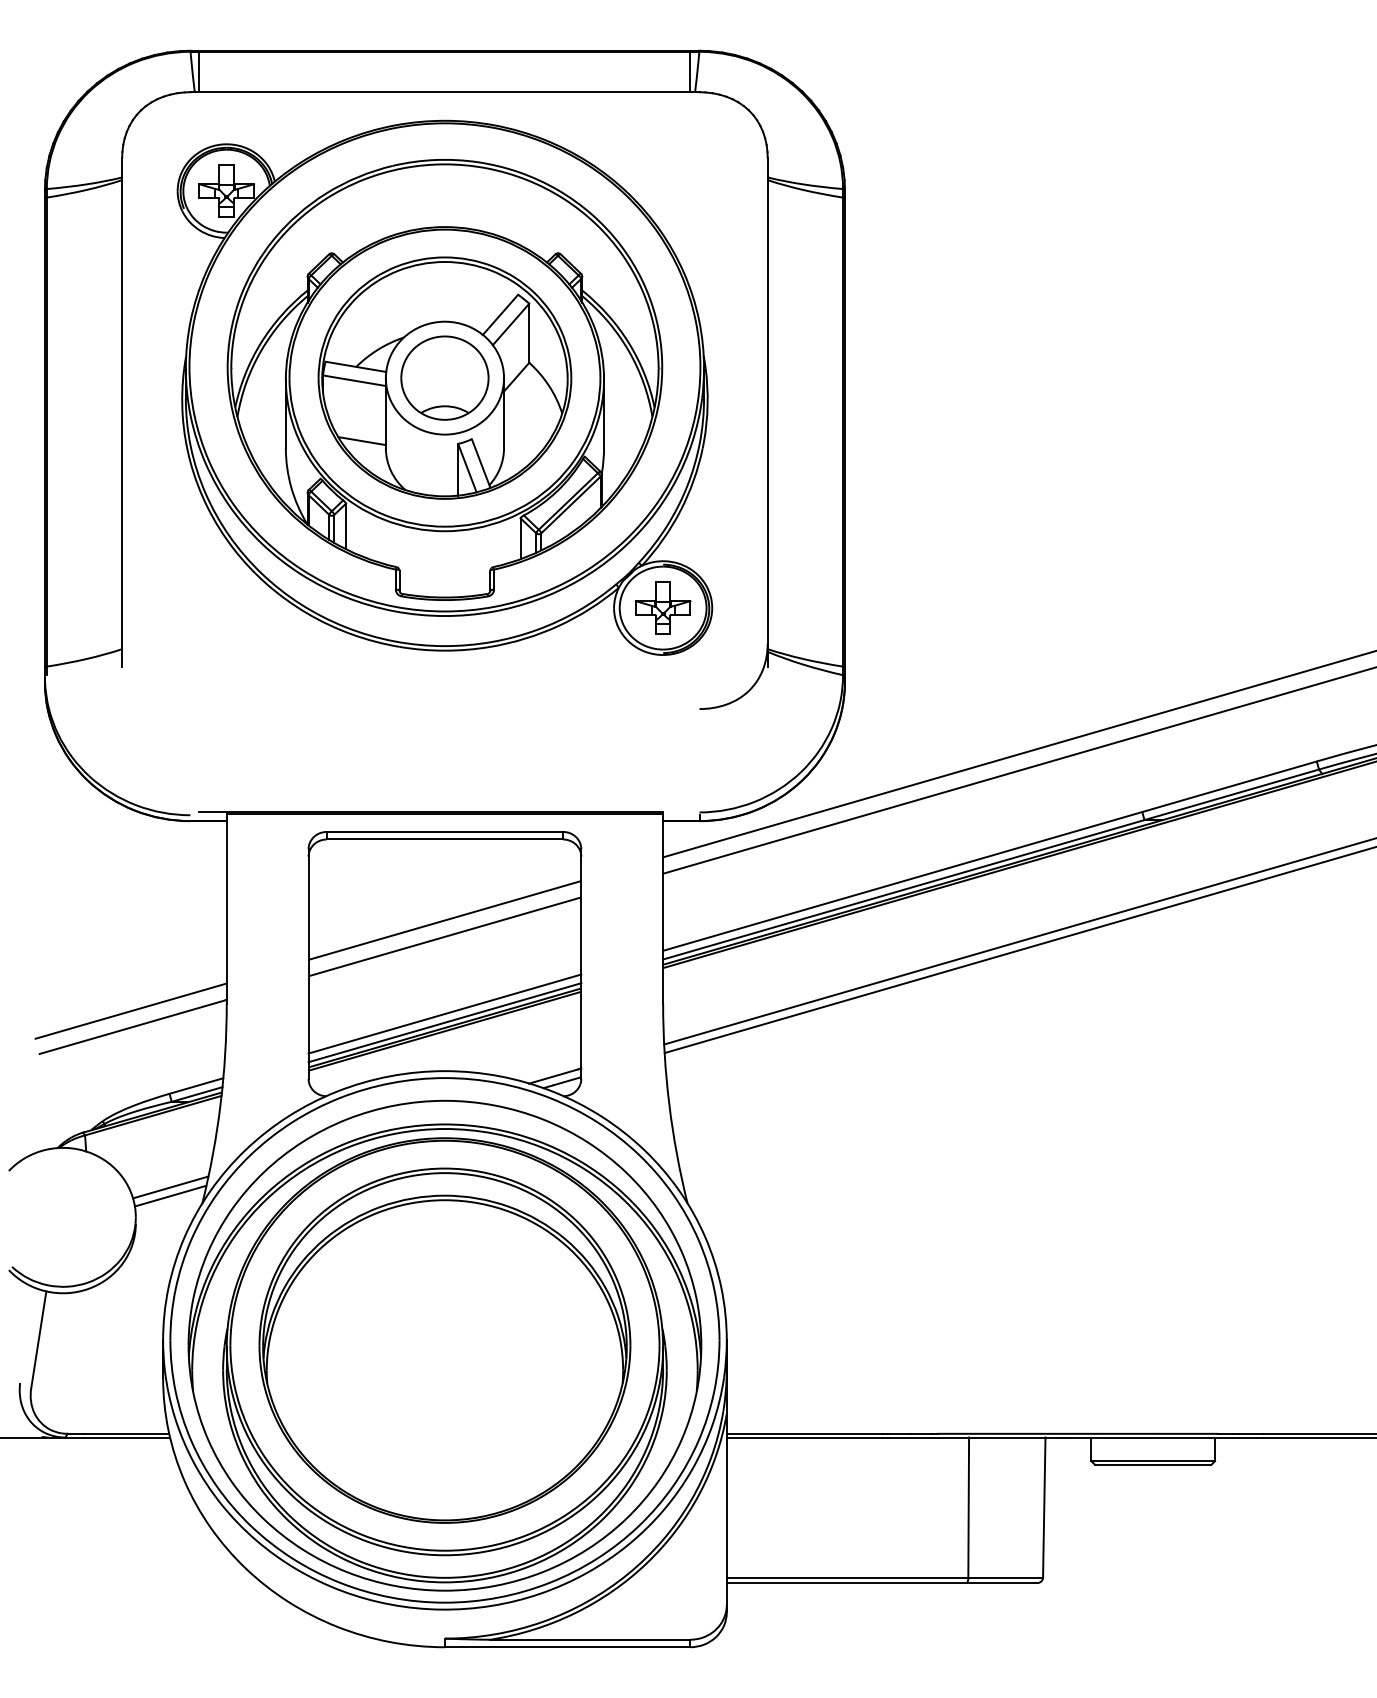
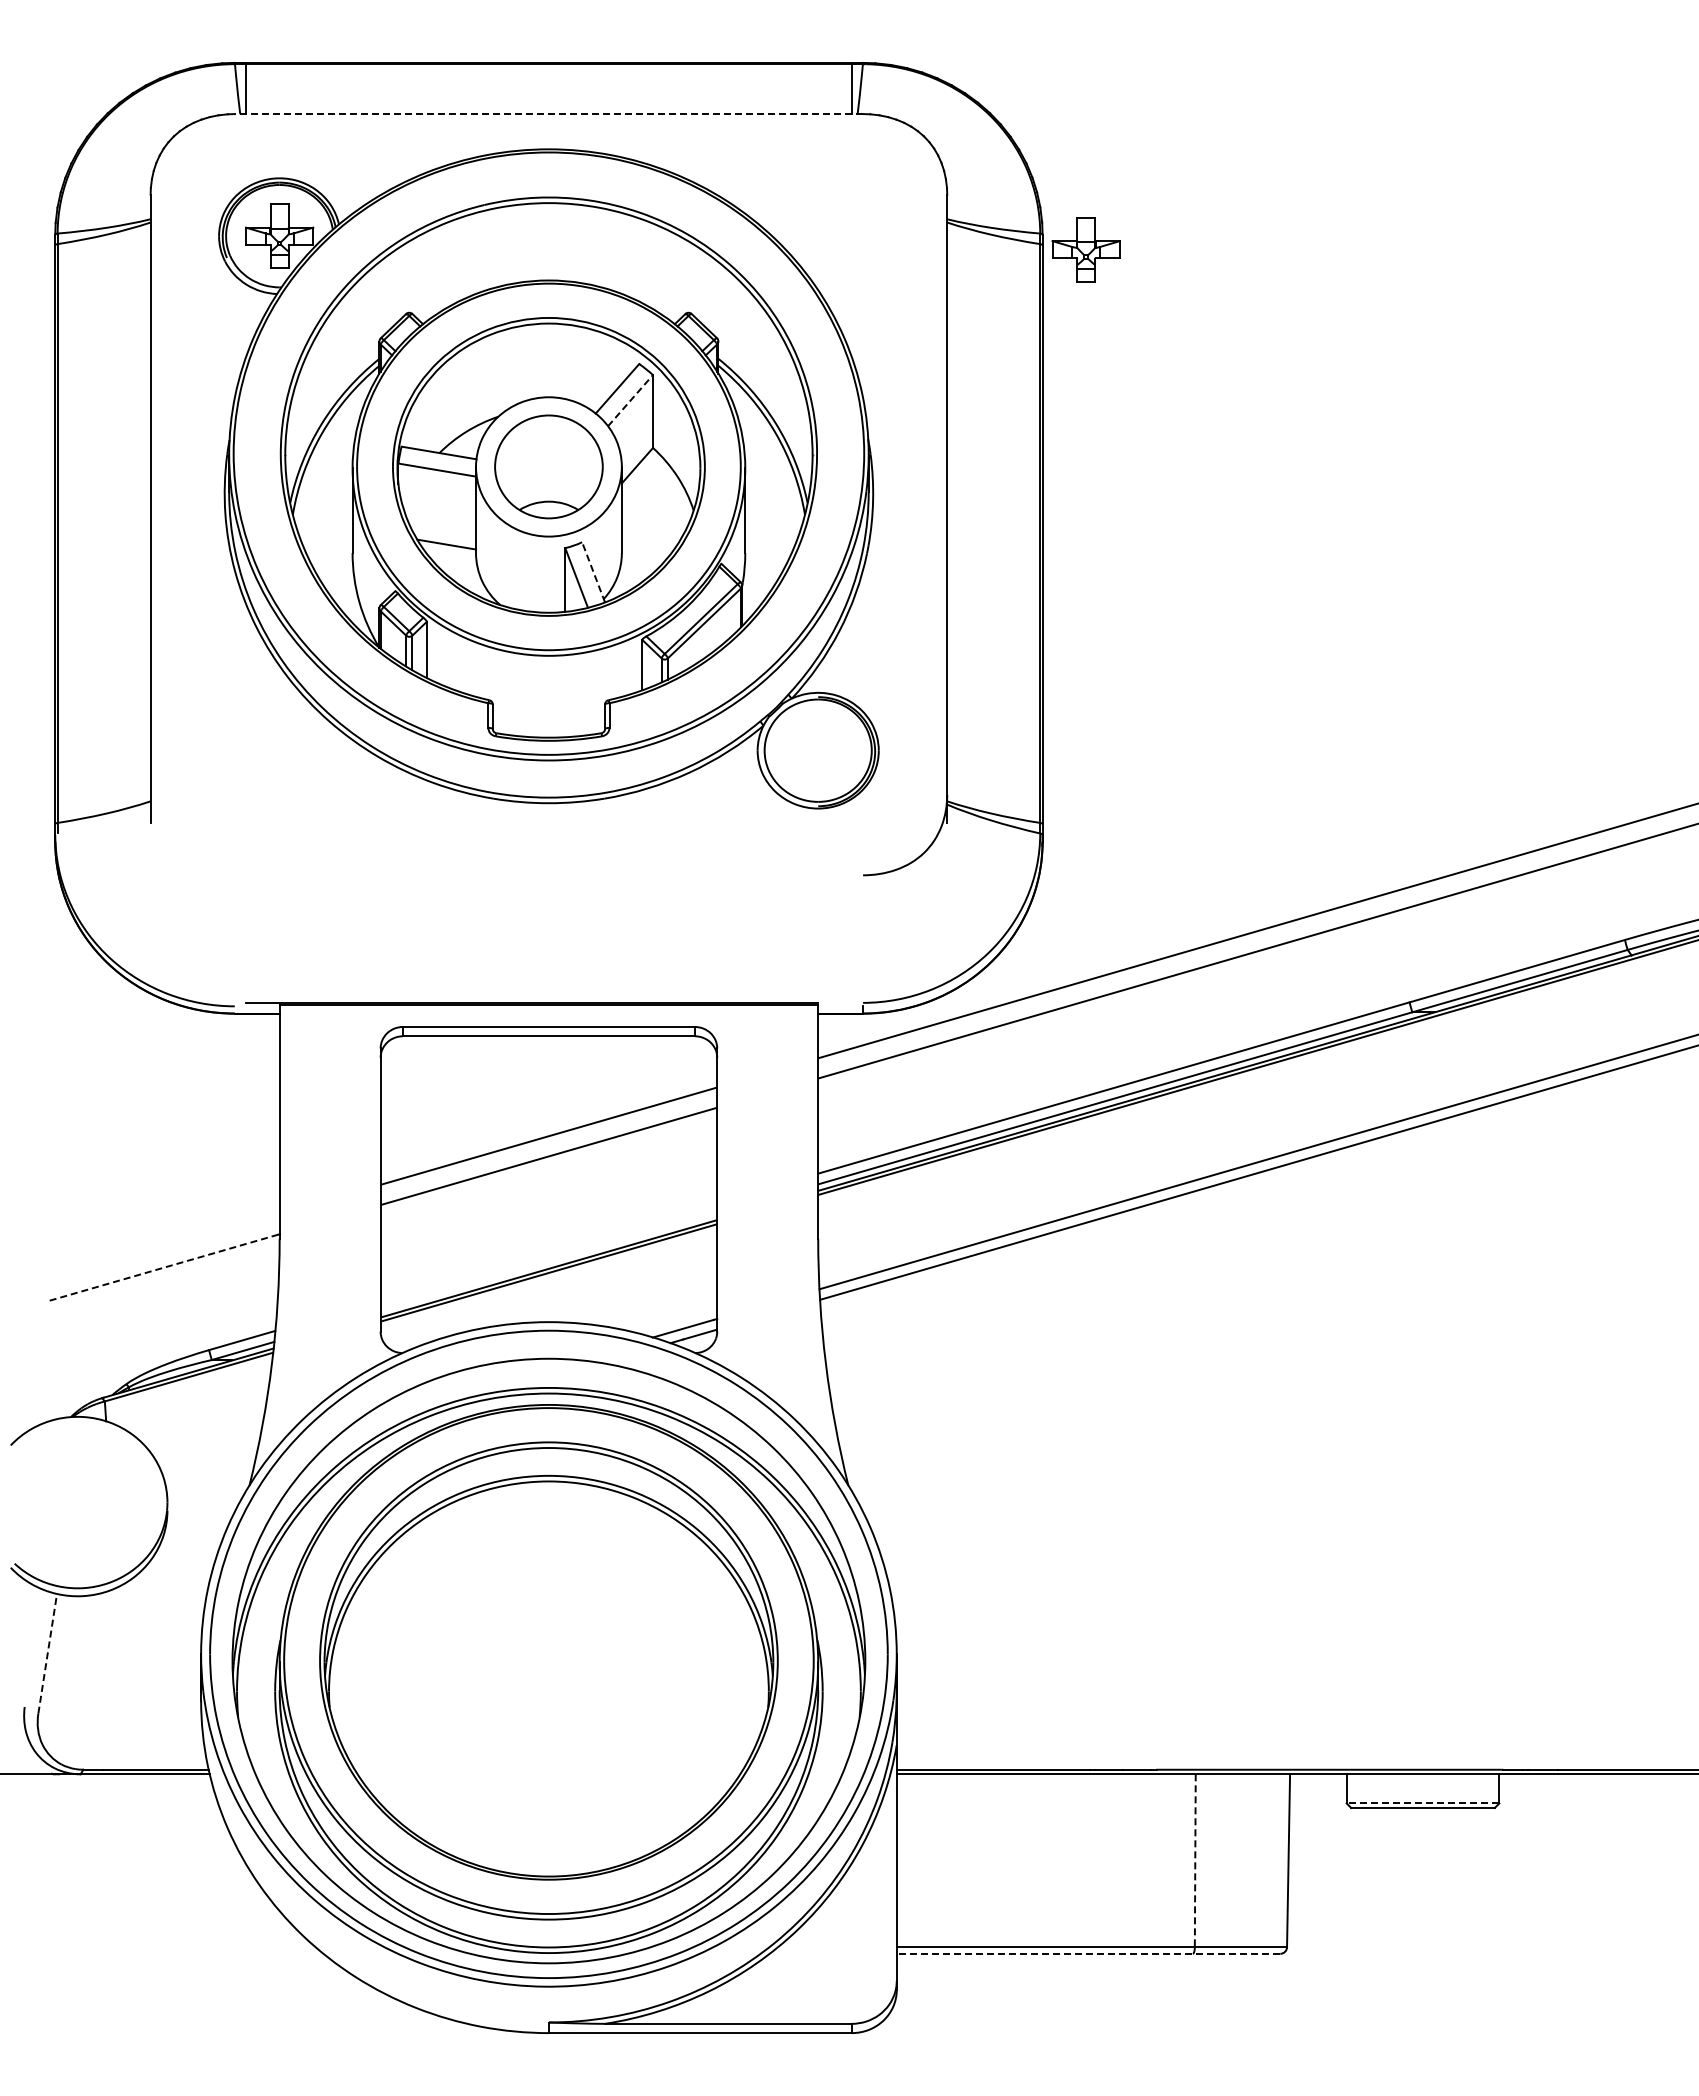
line: (444, 92) -> (548, 114), solid -> dashed
line: (511, 324) -> (630, 400), solid -> dashed
line: (481, 462) -> (593, 571), solid -> dashed
part: (662, 607) -> (1085, 249), moved
line: (131, 1011) -> (161, 1248), removed
line: (444, 1013) -> (548, 1251), removed
line: (444, 1022) -> (548, 1262), removed
line: (132, 1026) -> (163, 1267), solid -> dashed
line: (170, 1187) -> (210, 1465), removed
line: (170, 1196) -> (210, 1476), removed
line: (38, 1339) -> (47, 1653), solid -> dashed
line: (1152, 1461) -> (1422, 1803), solid -> dashed
line: (968, 1508) -> (1195, 1861), solid -> dashed
line: (882, 1582) -> (1088, 1953), solid -> dashed

